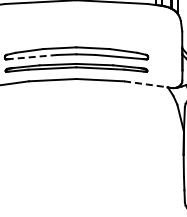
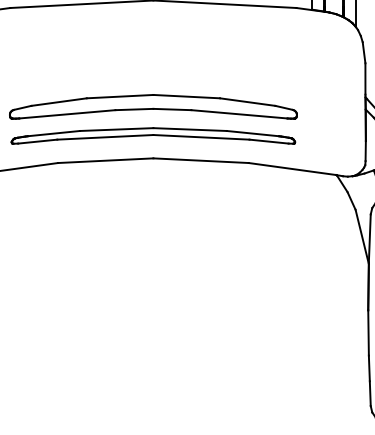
line: (33, 57) -> (67, 115), dashed -> solid
line: (146, 84) -> (293, 169), dashed -> solid

